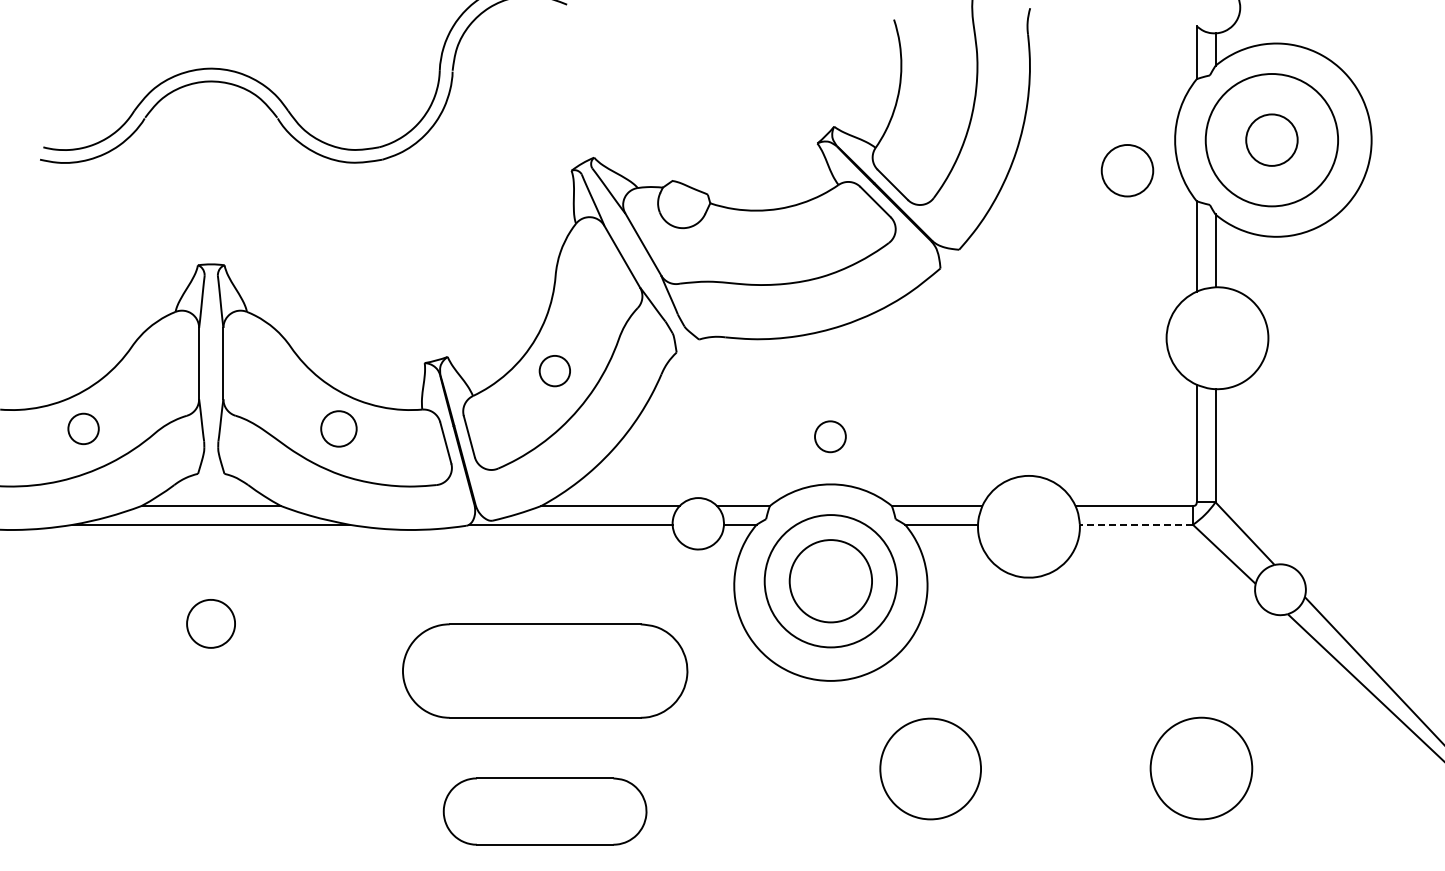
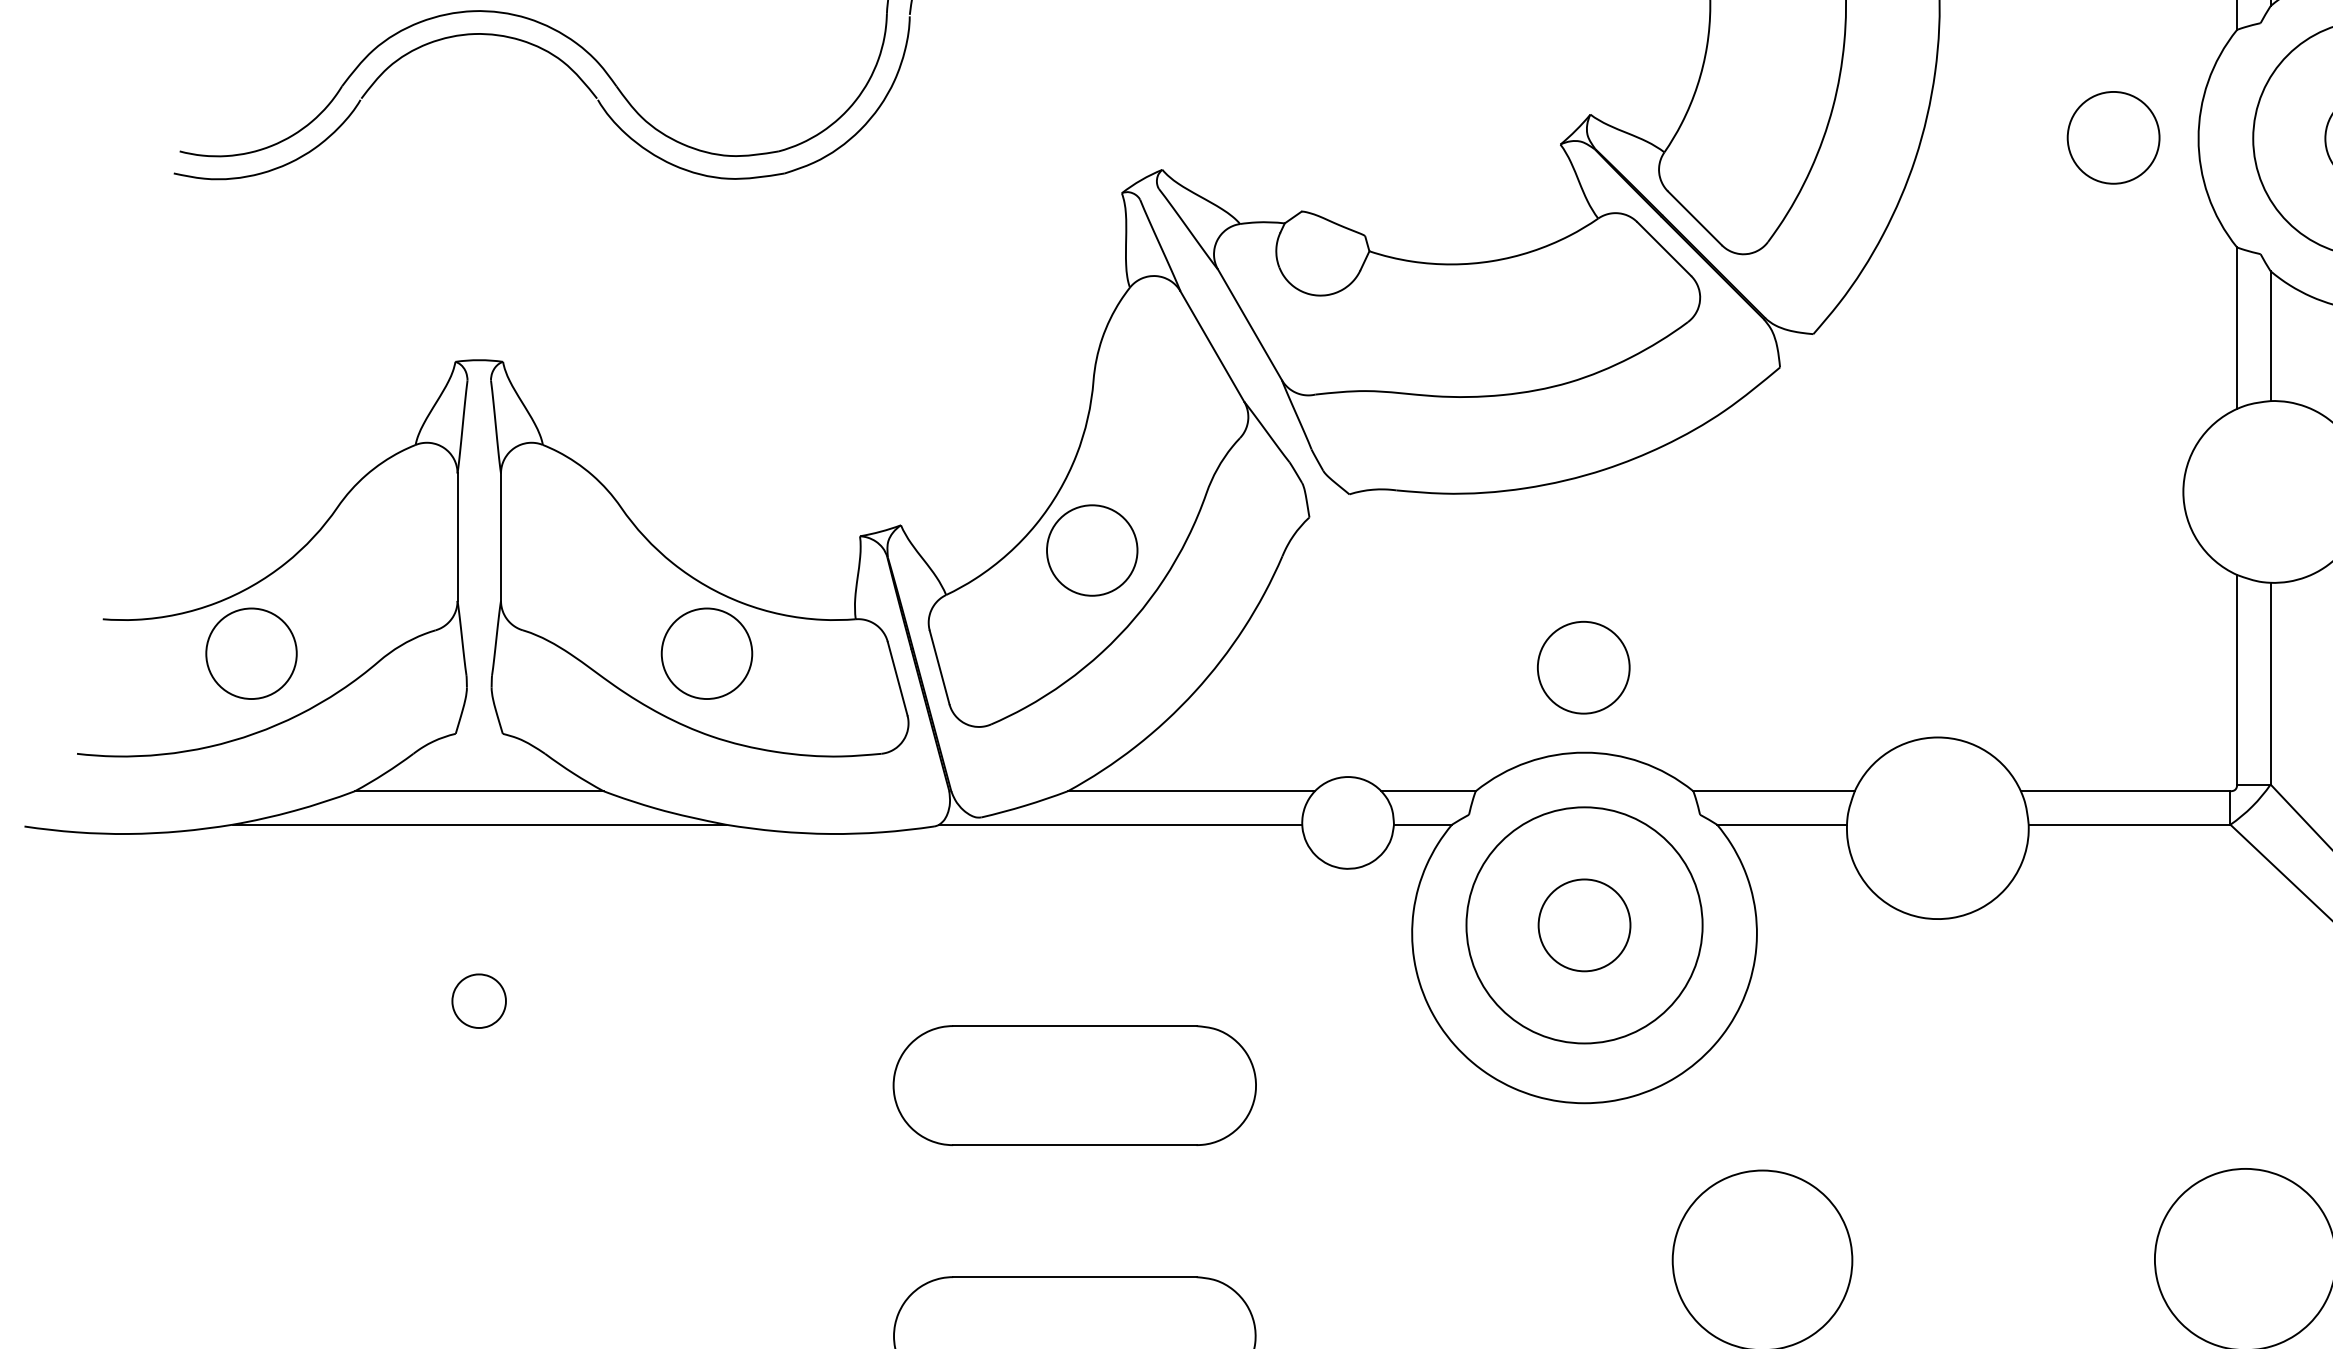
circle: (1127, 170) -> (2113, 137), moved
circle: (554, 370) -> (1091, 549), size x1.67
circle: (83, 428) -> (251, 652), size x1.67
circle: (338, 428) -> (706, 652), size x1.43
circle: (830, 436) -> (1583, 667), size x1.67
line: (1136, 524) -> (2129, 824), dashed -> solid
circle: (830, 580) -> (1583, 924), size x0.62
part: (211, 623) -> (479, 1000), size x0.62
part: (544, 670) -> (1073, 1084), size x0.71

